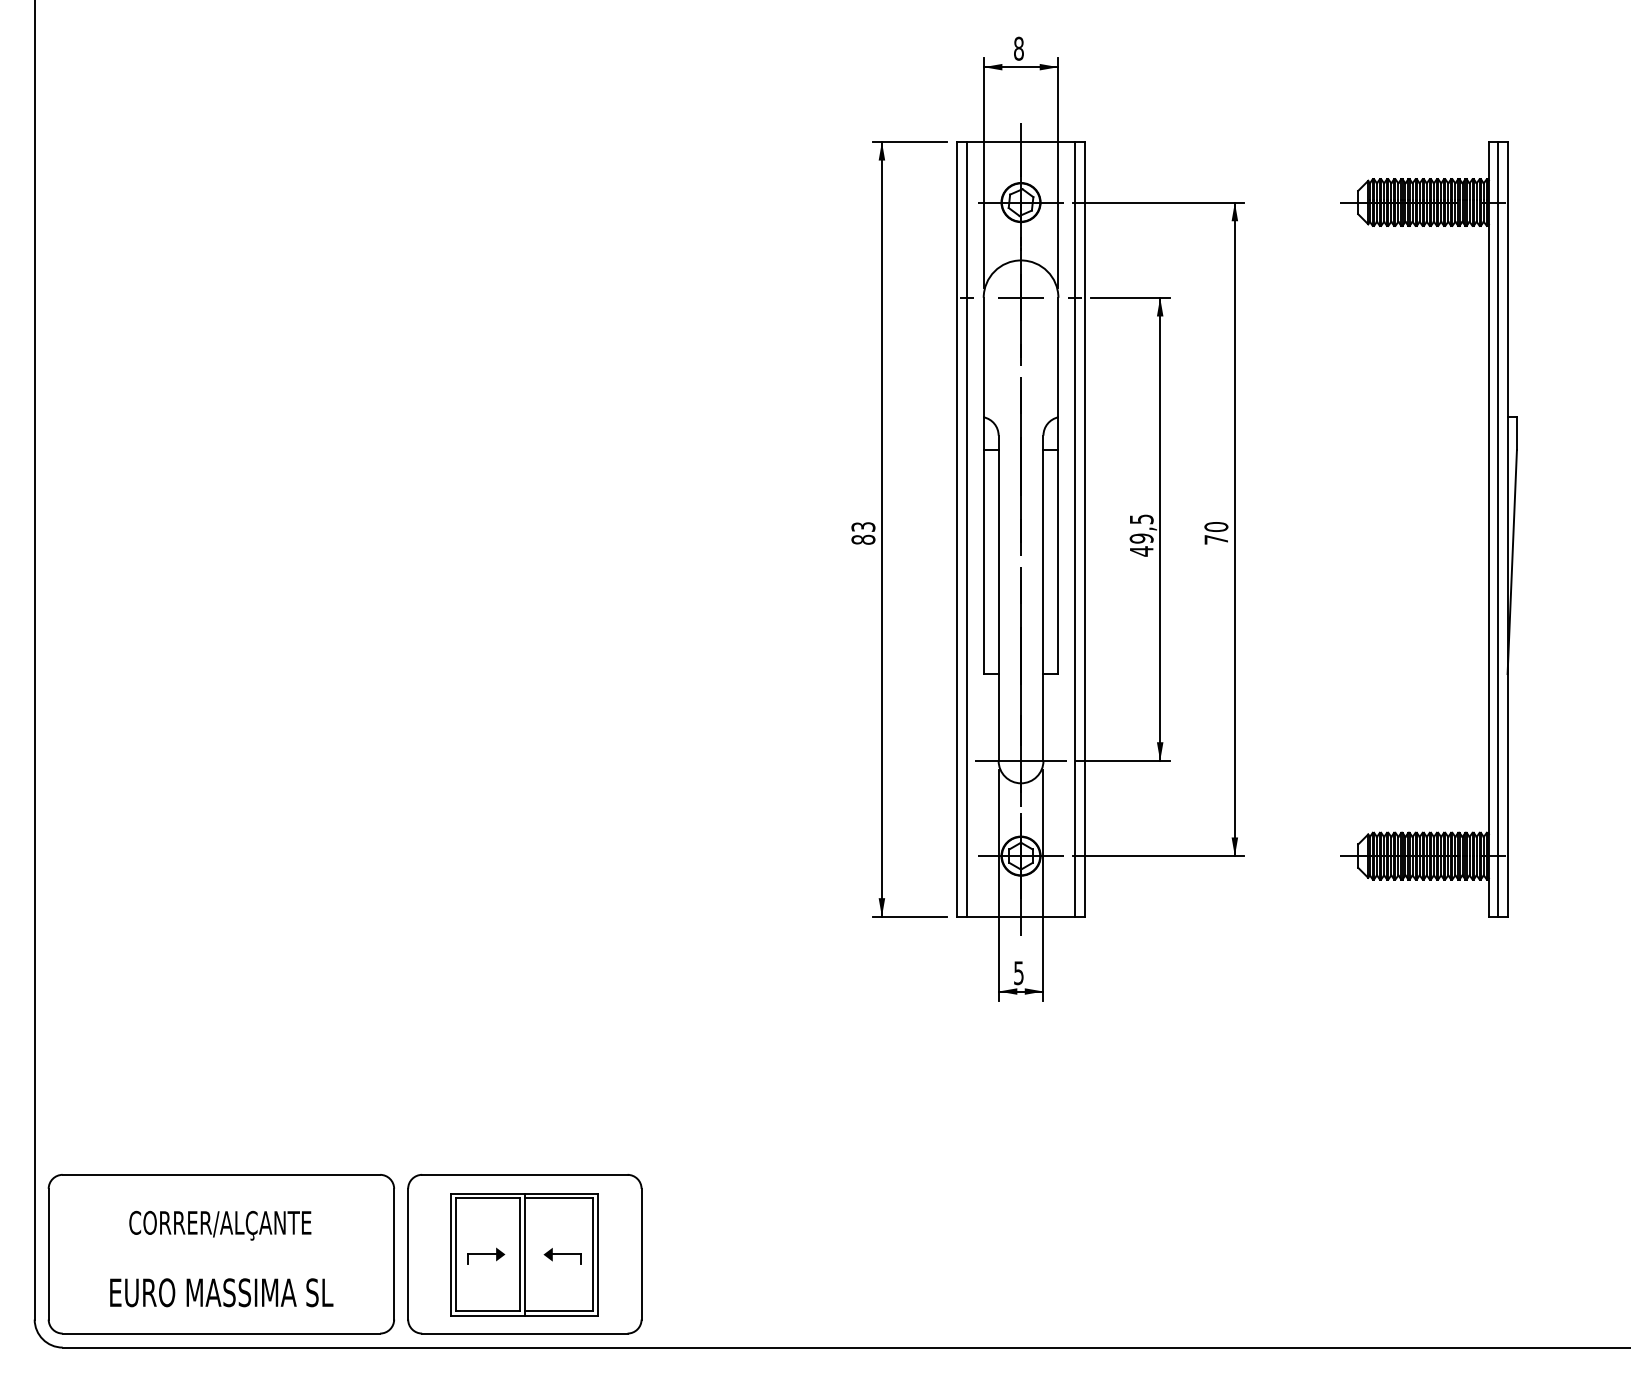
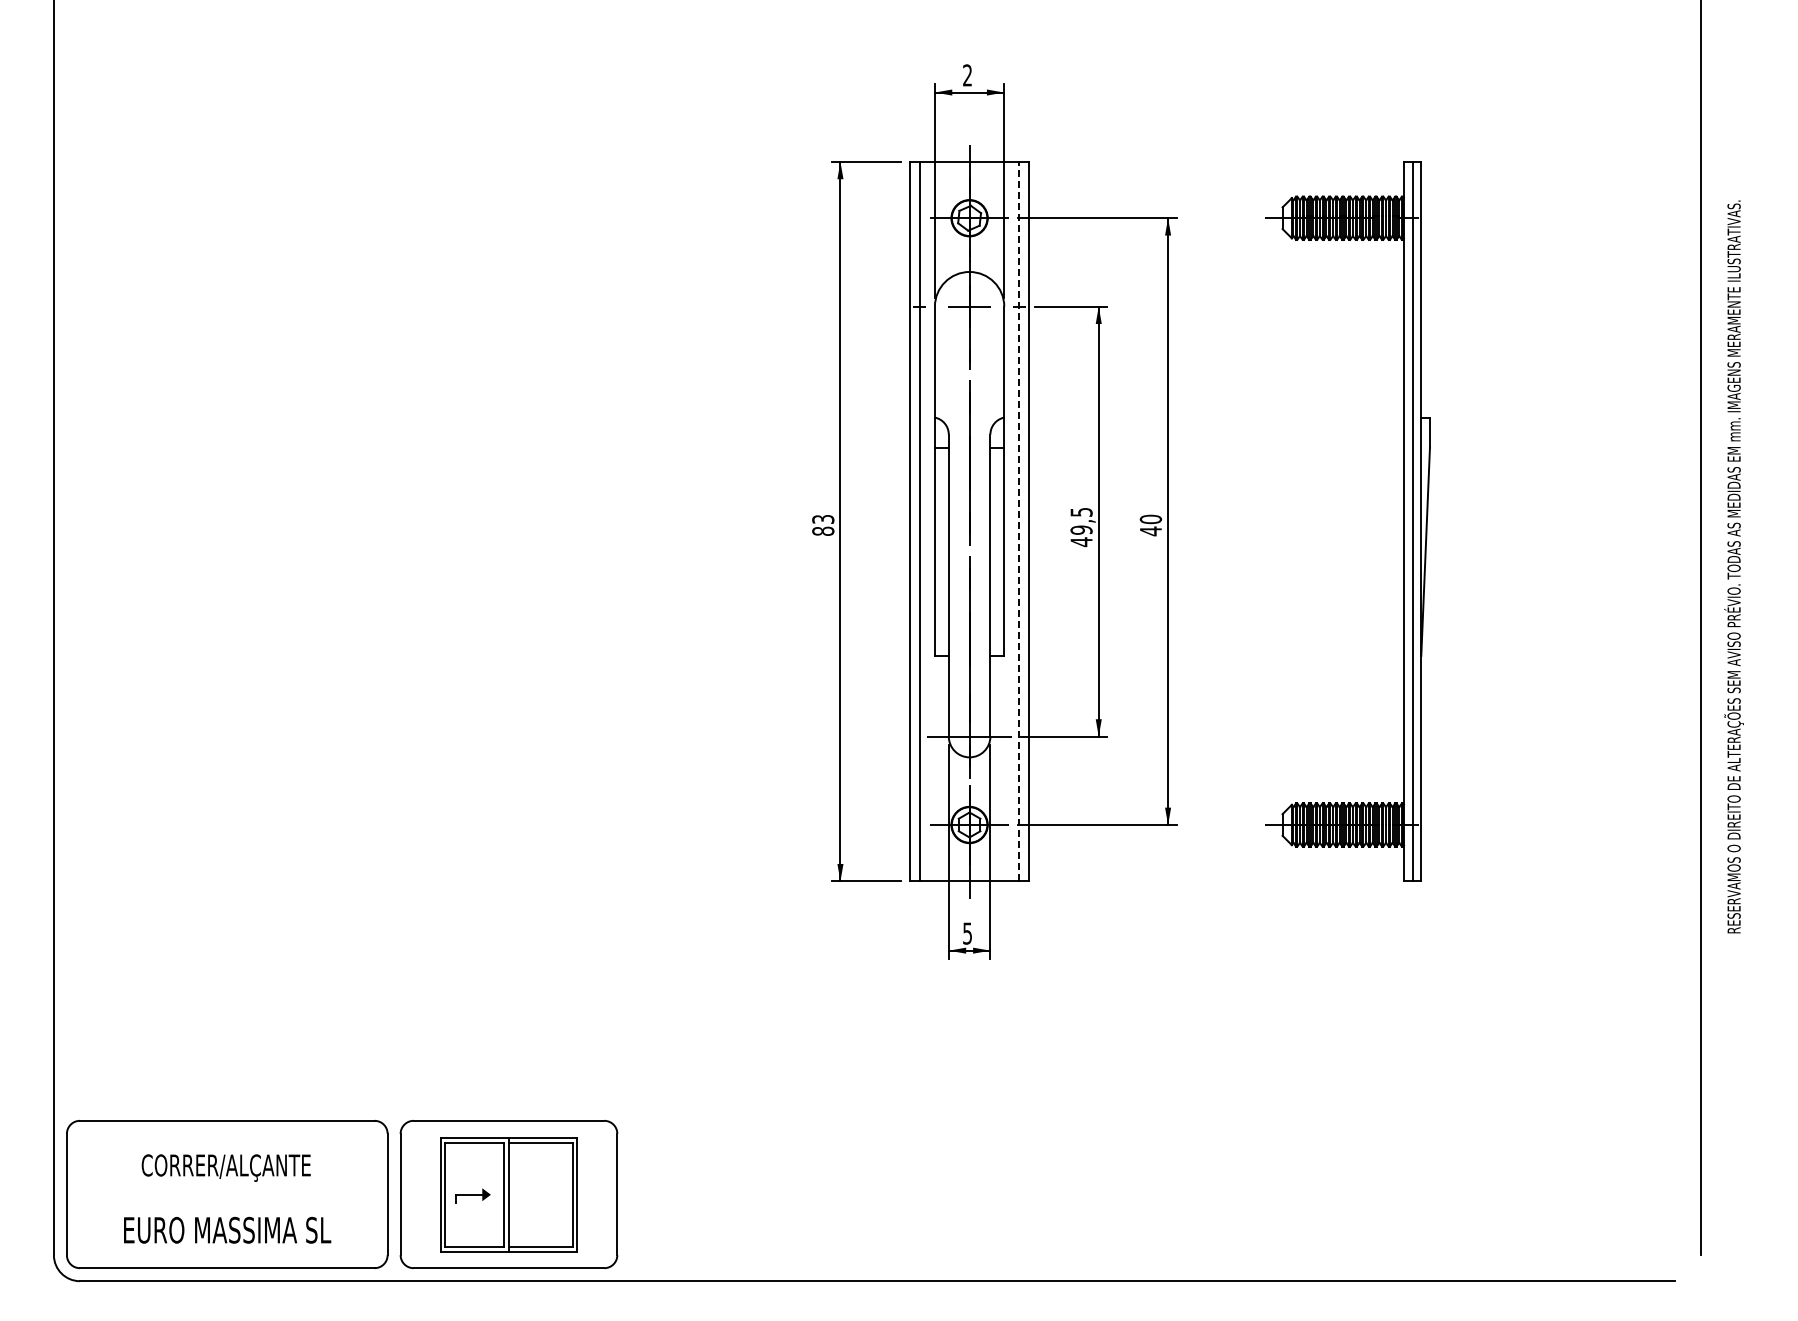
text: (1018, 48) -> (967, 75), 8 -> 2
line: (1074, 529) -> (1019, 521), solid -> dashed
text: (1215, 540) -> (1150, 531), 70 -> 40
part: (562, 1255) -> (543, 1195), removed

